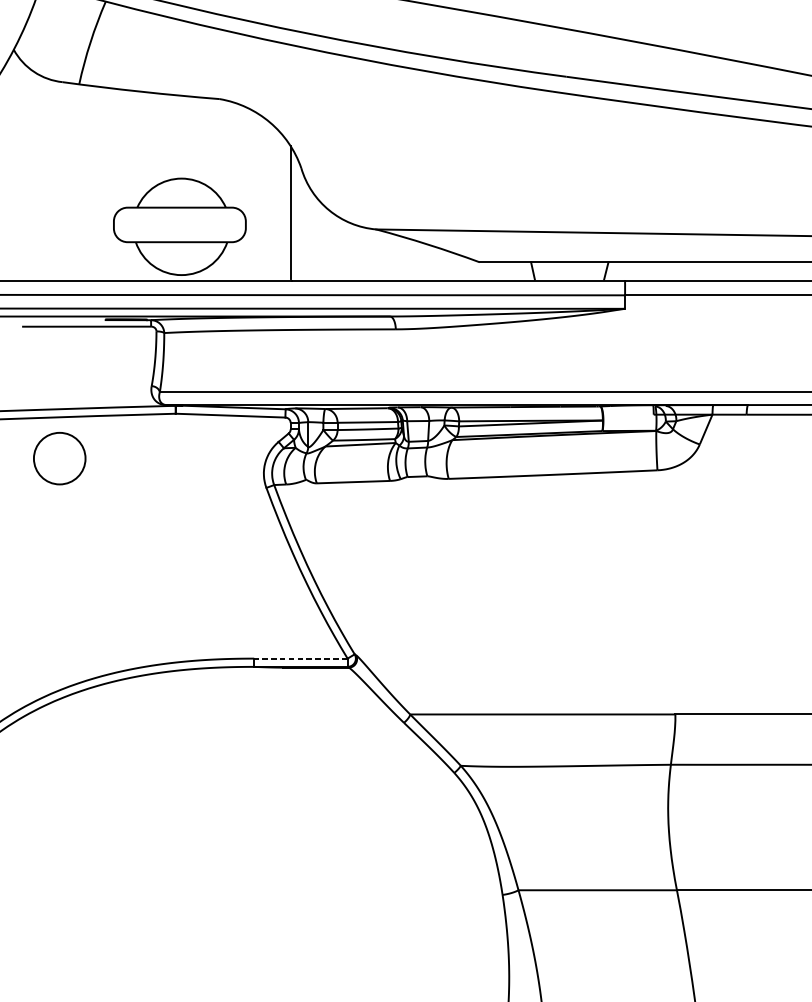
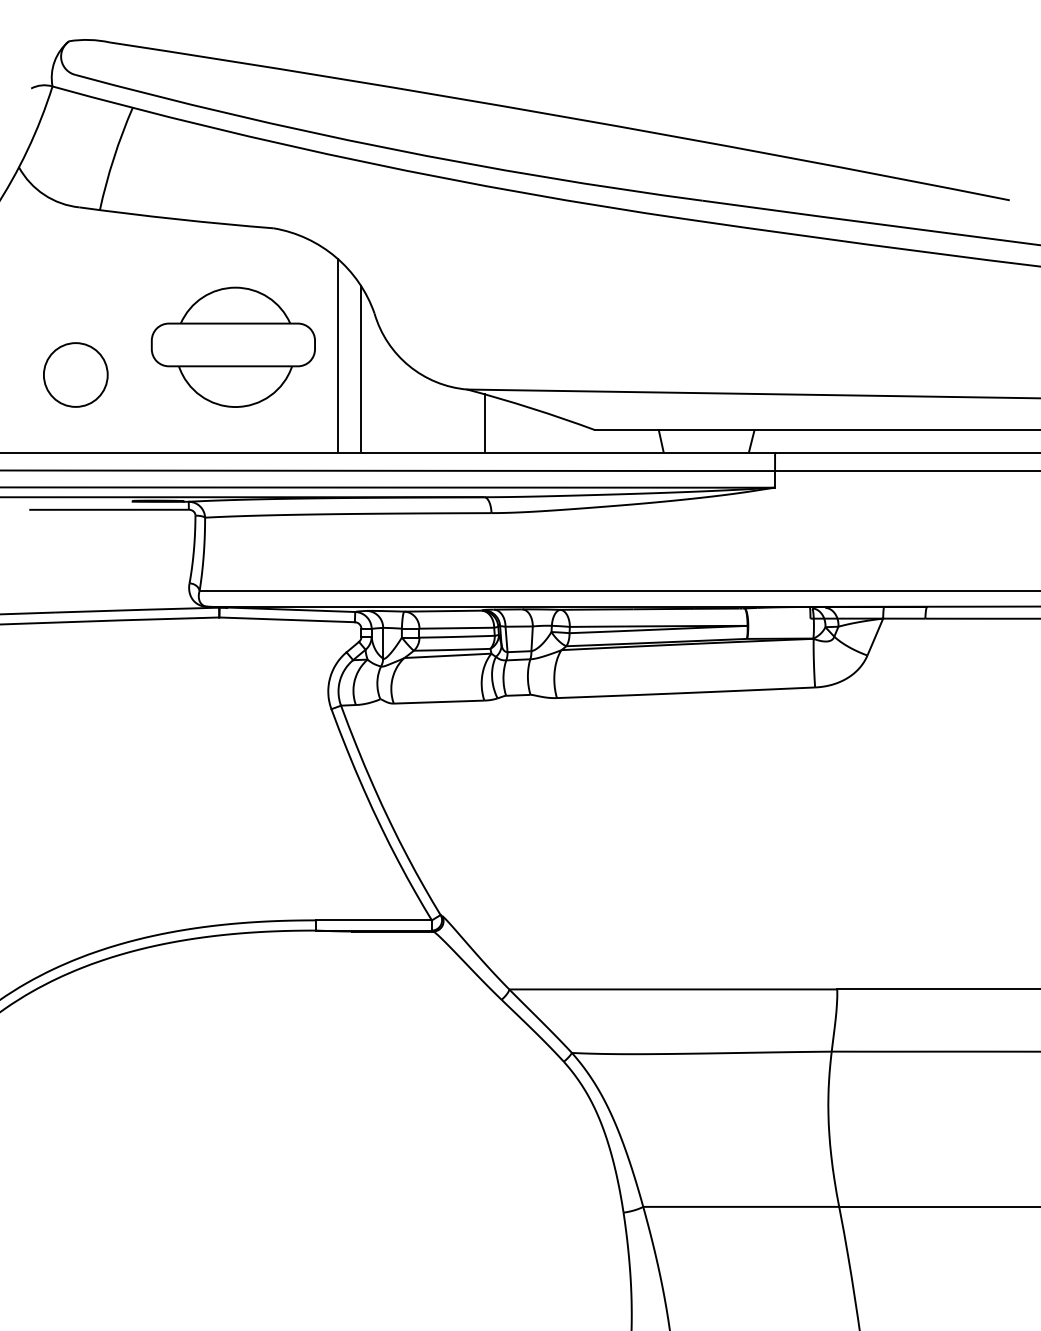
line: (271, 201) -> (337, 354), added
part: (179, 226) -> (232, 346), moved
line: (390, 256) -> (484, 422), added
circle: (59, 458) -> (75, 374), moved
line: (301, 658) -> (374, 920), dashed -> solid

